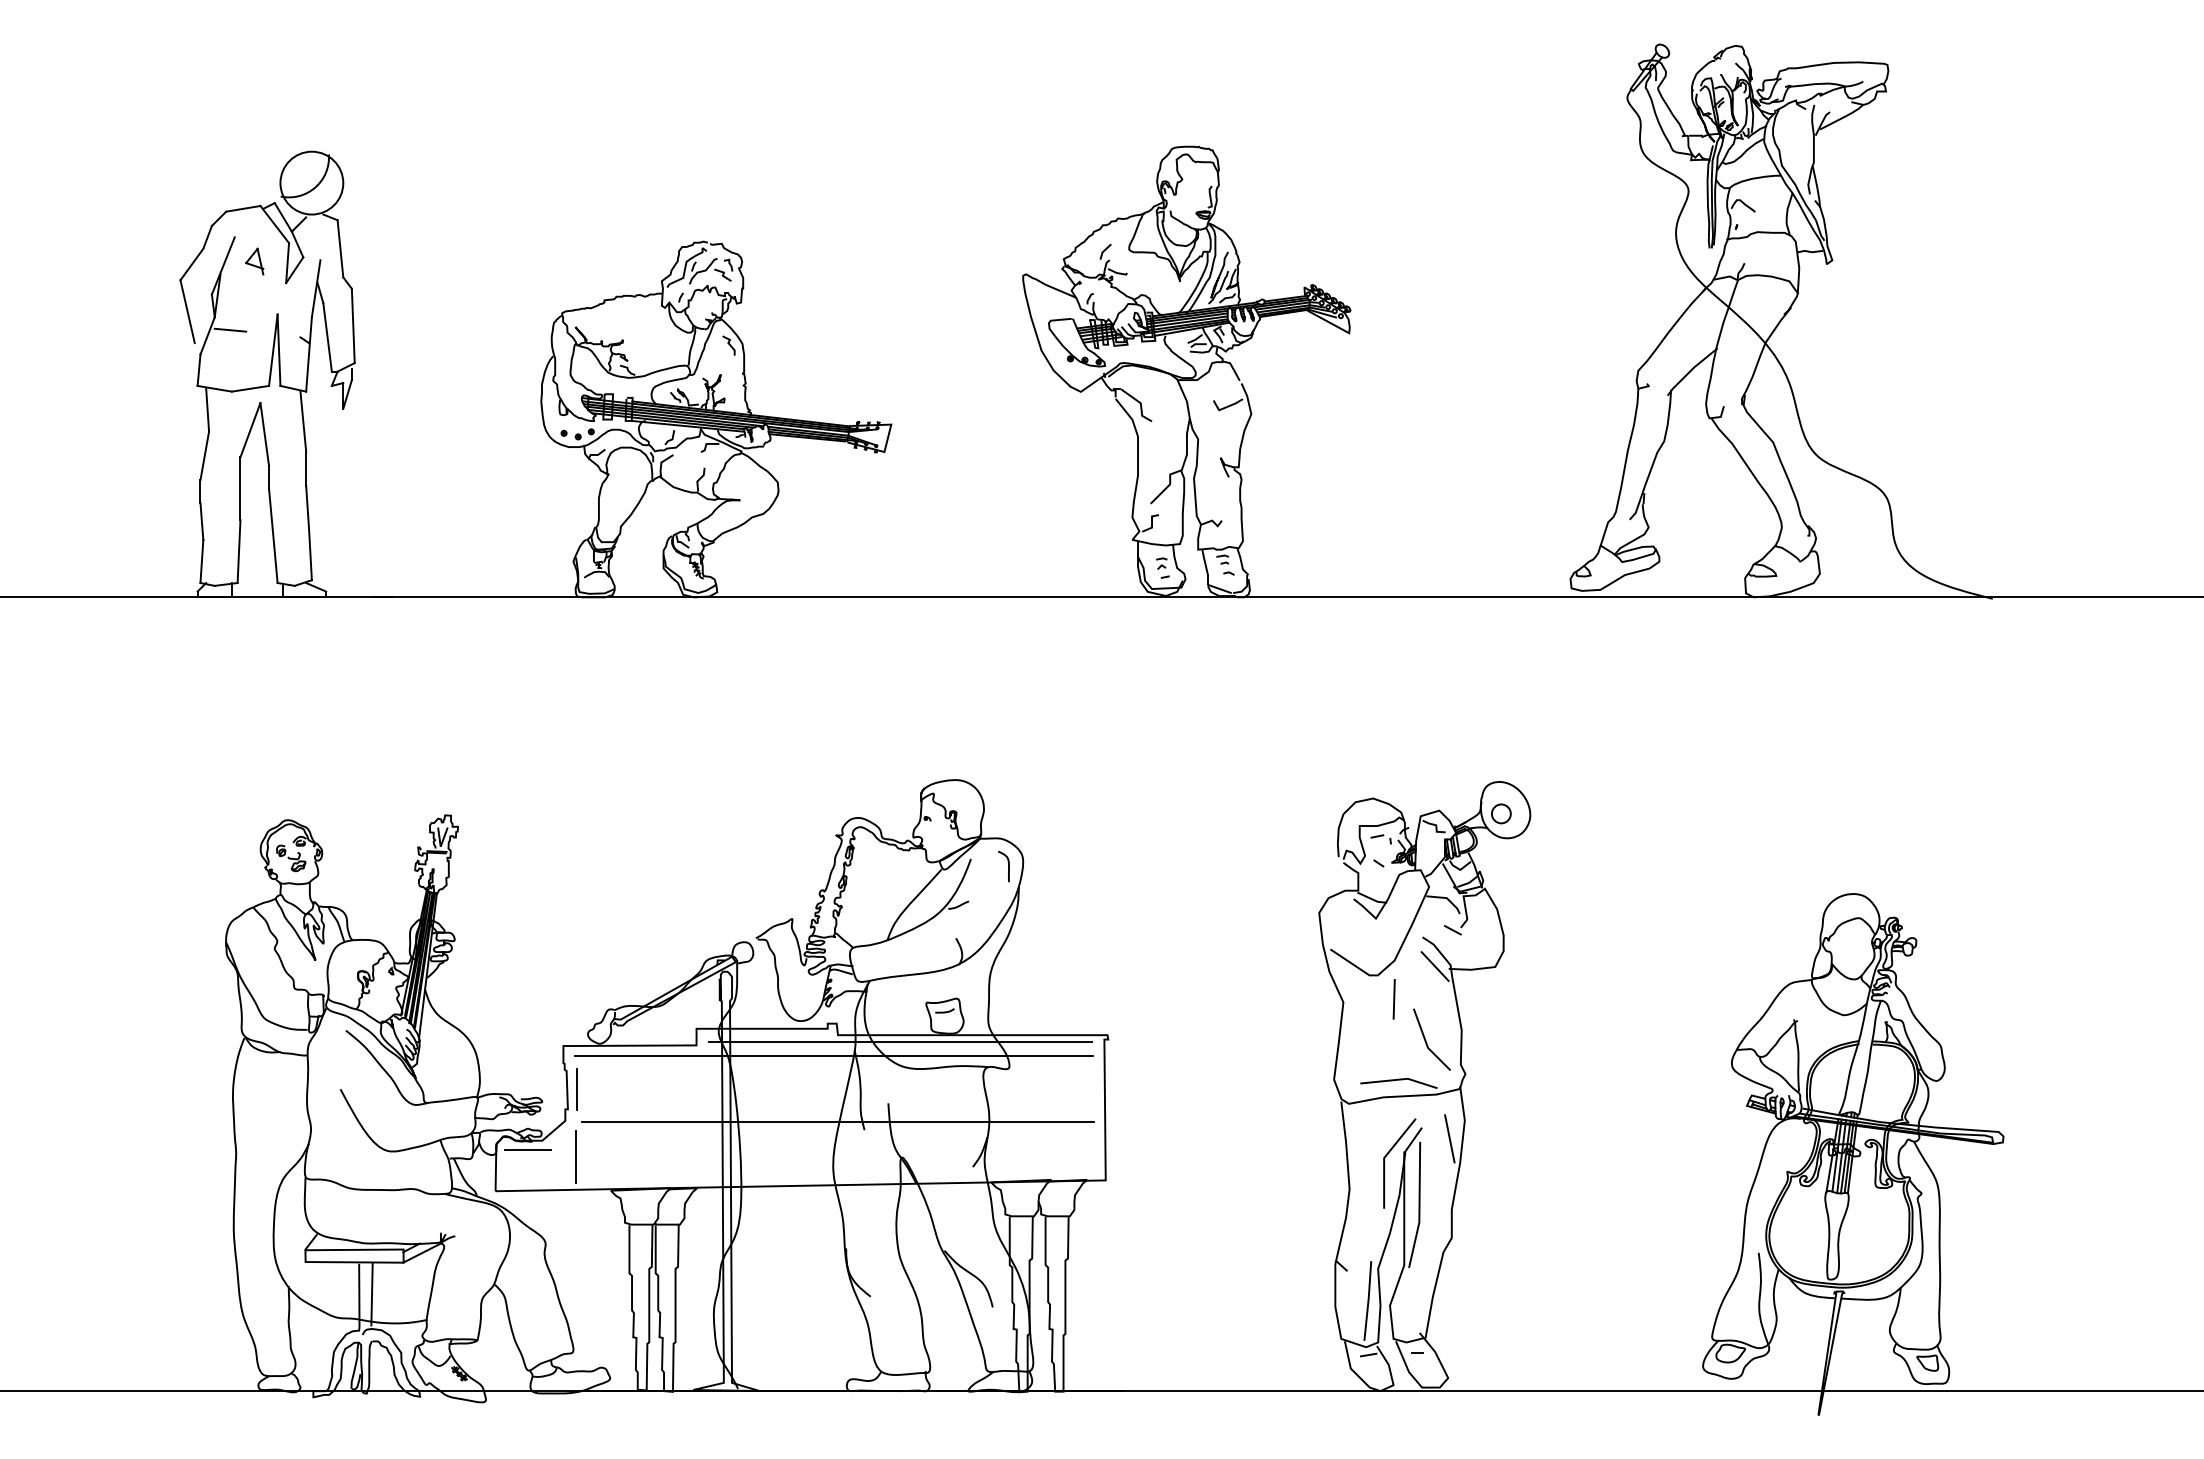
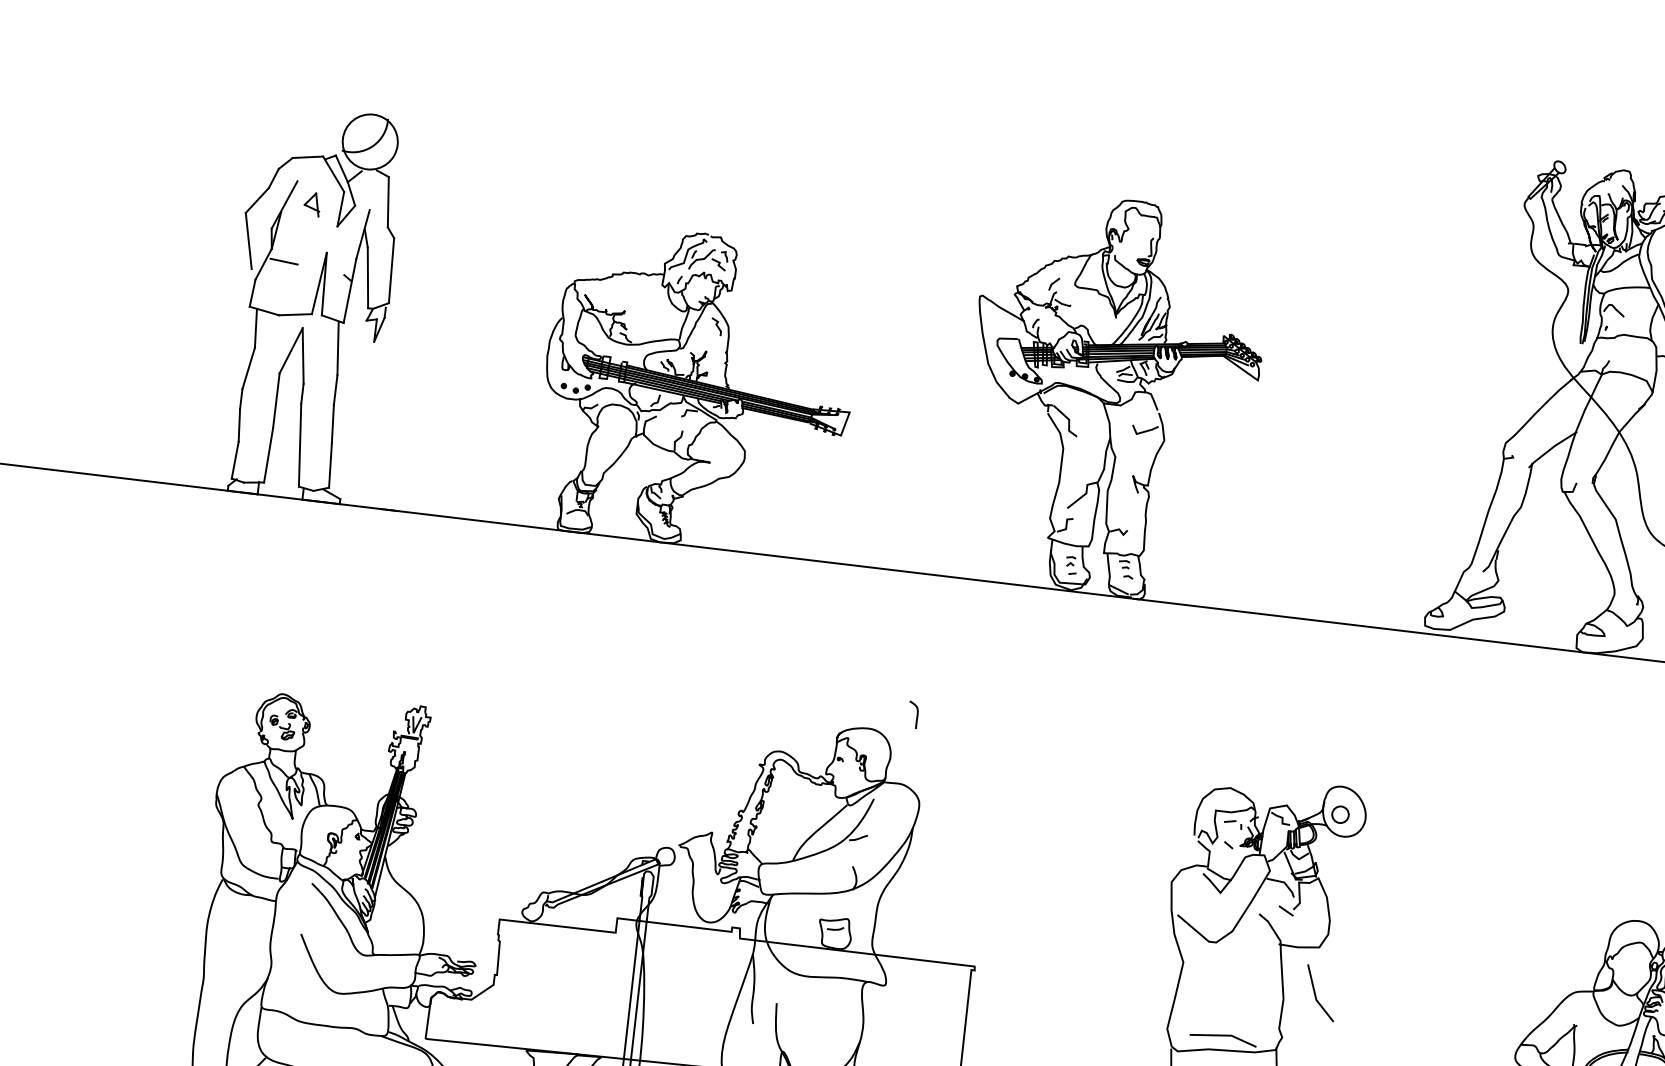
curve: (1008, 866) -> (917, 715), moved
line: (1434, 966) -> (1266, 940), removed
line: (1393, 999) -> (1227, 965), removed
line: (1426, 1040) -> (1315, 993), moved
line: (900, 1042) -> (793, 951), removed
line: (833, 1056) -> (733, 956), removed
line: (576, 1089) -> (506, 958), removed
line: (837, 1122) -> (730, 1014), removed
line: (527, 1150) -> (457, 1006), removed
line: (575, 1156) -> (498, 1016), removed

